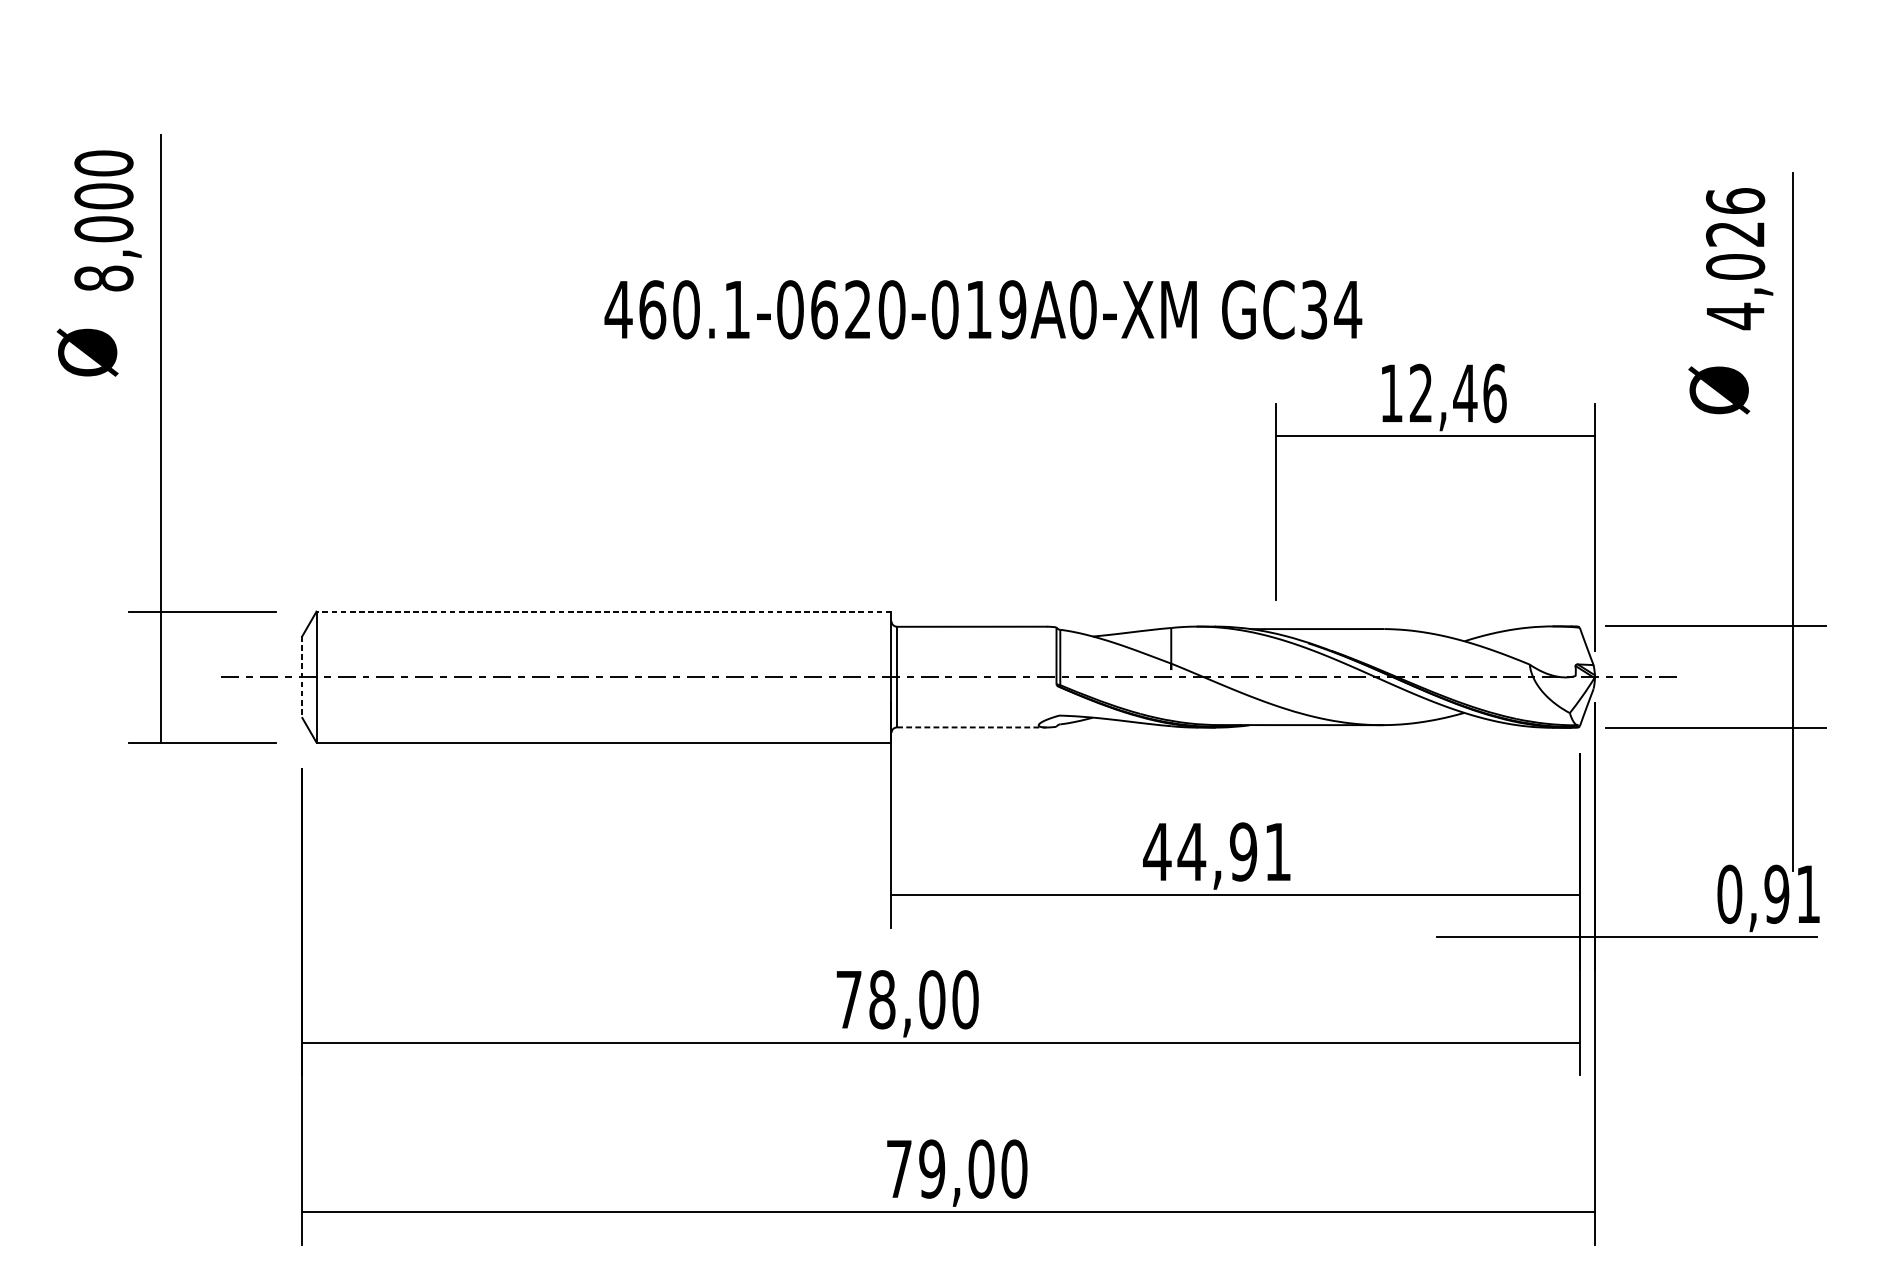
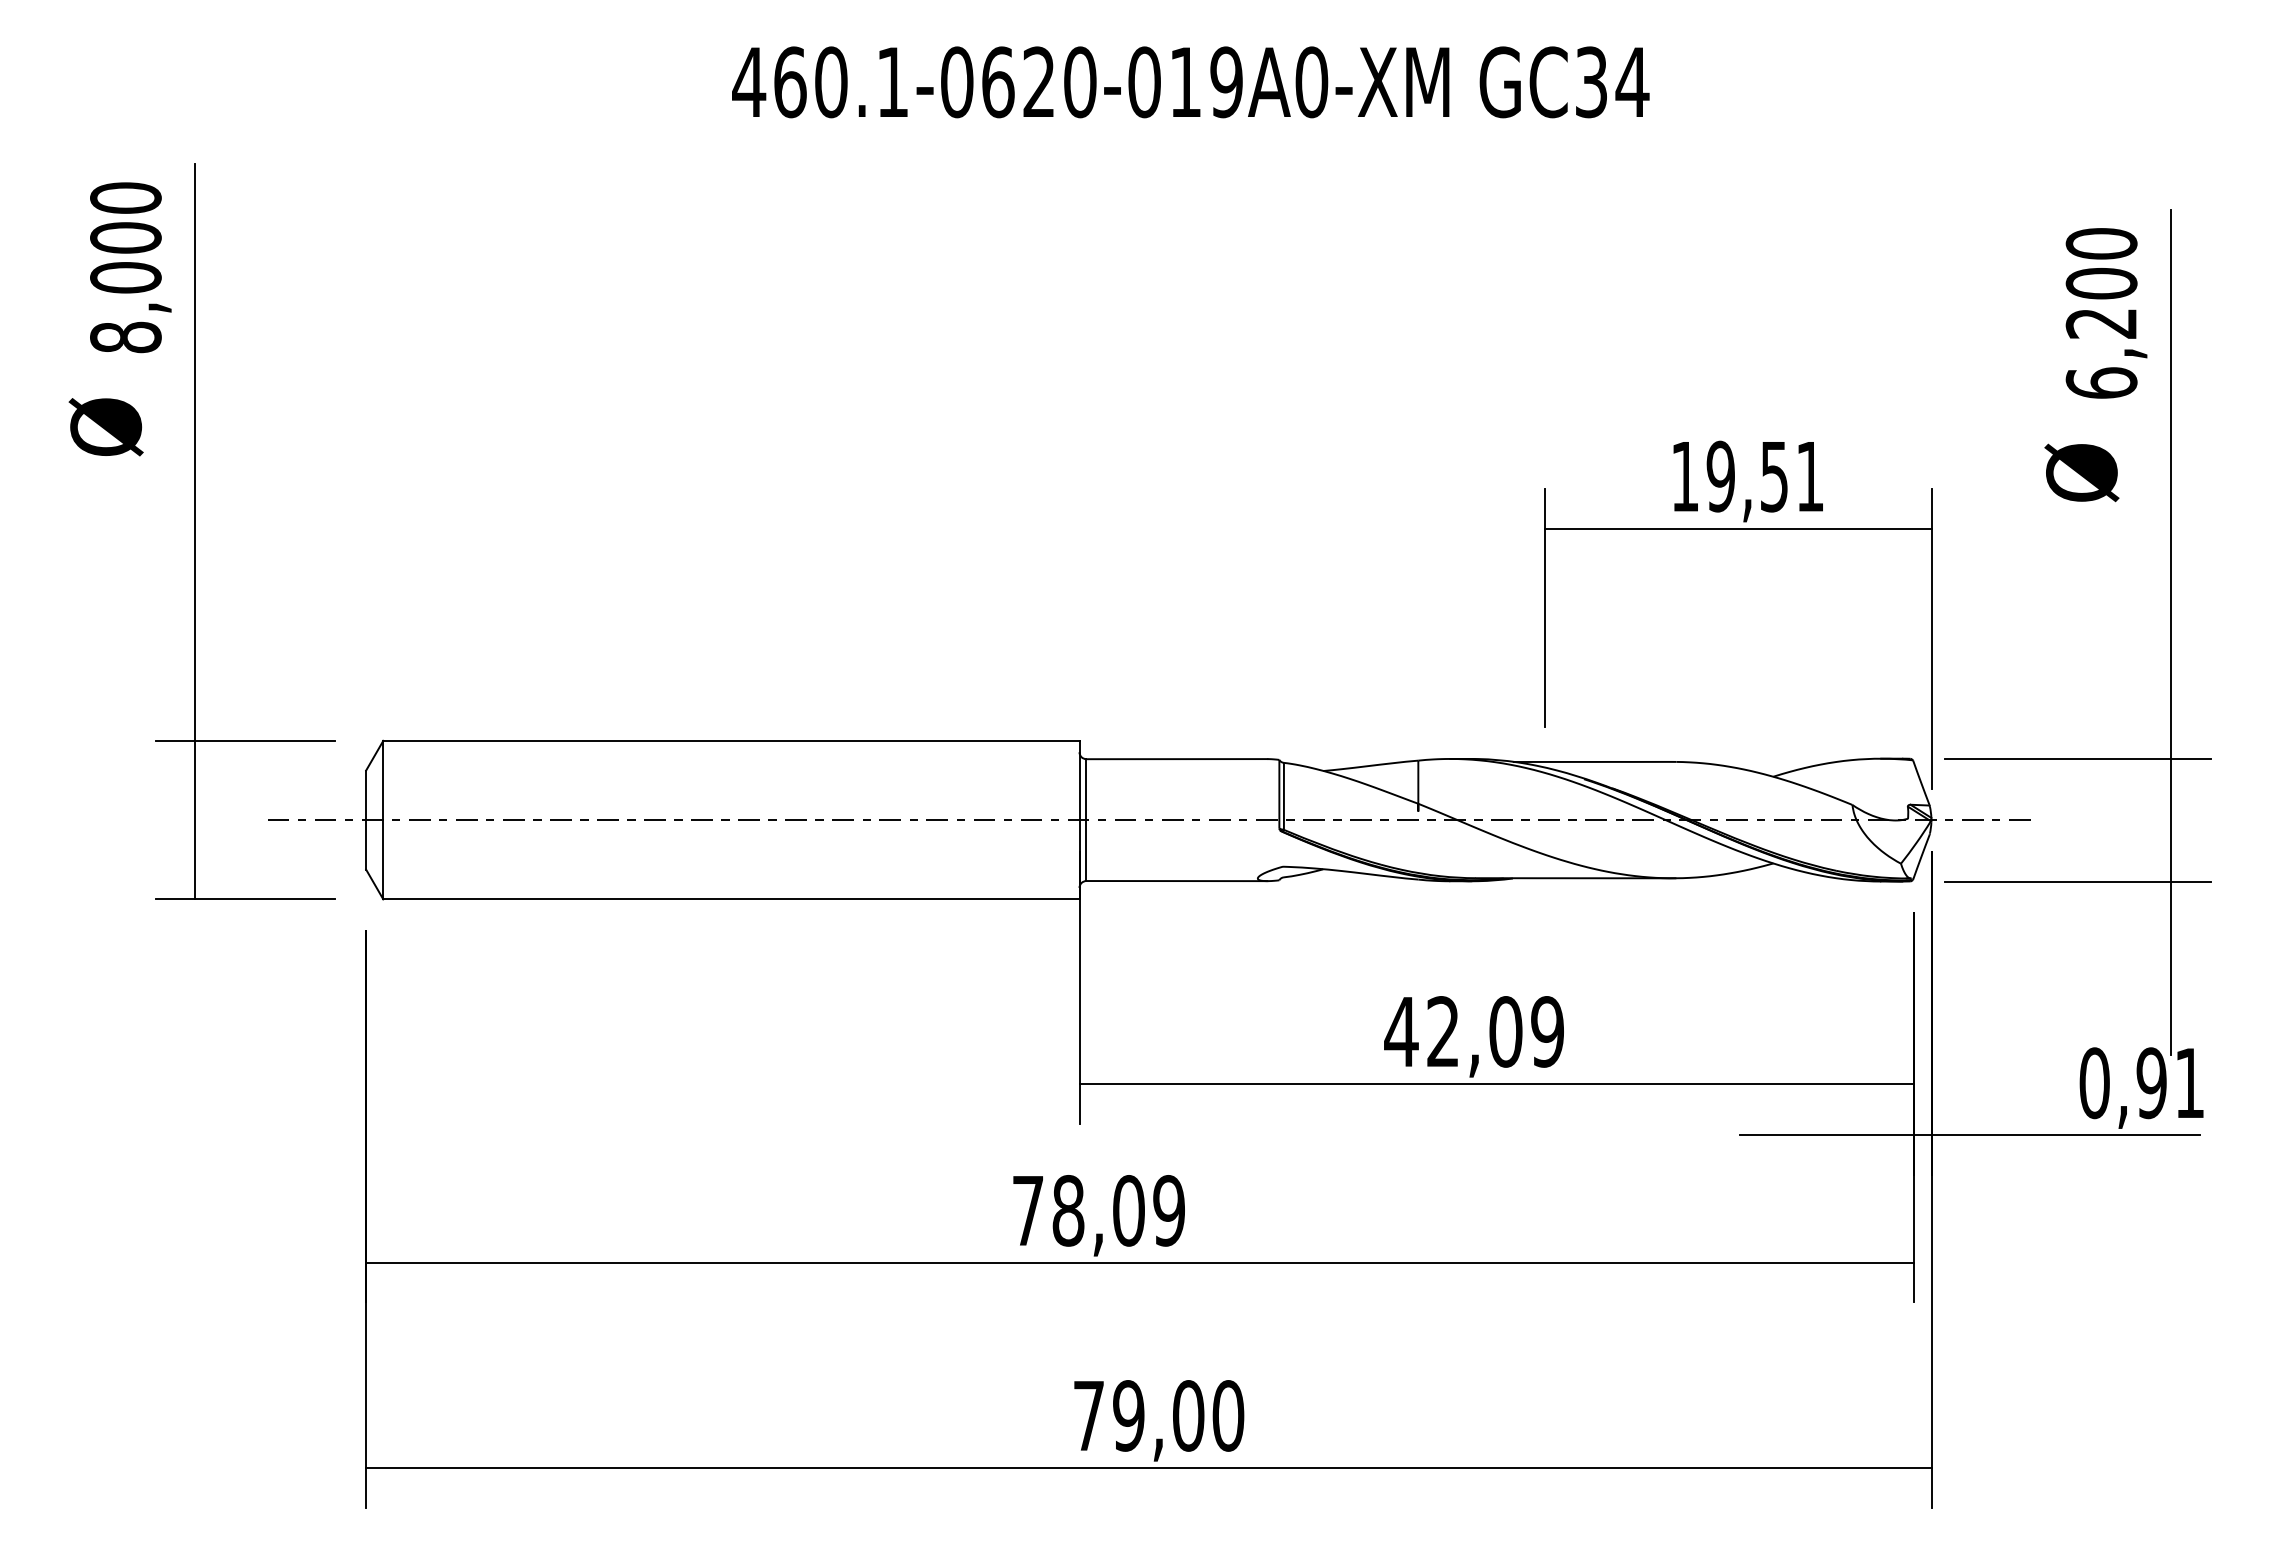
text: (1735, 258) -> (2101, 313), 4,026 -> 6,200
text: (983, 309) -> (1190, 82), moved
text: (1457, 393) -> (1765, 476), 12,46 -> 19,51
line: (603, 611) -> (730, 740), dashed -> solid
line: (302, 677) -> (366, 820), dashed -> solid
line: (972, 727) -> (1177, 881), dashed -> solid
text: (1234, 851) -> (1494, 1031), 44,91 -> 42,09
text: (965, 999) -> (1169, 1210), 78,00 -> 78,09

